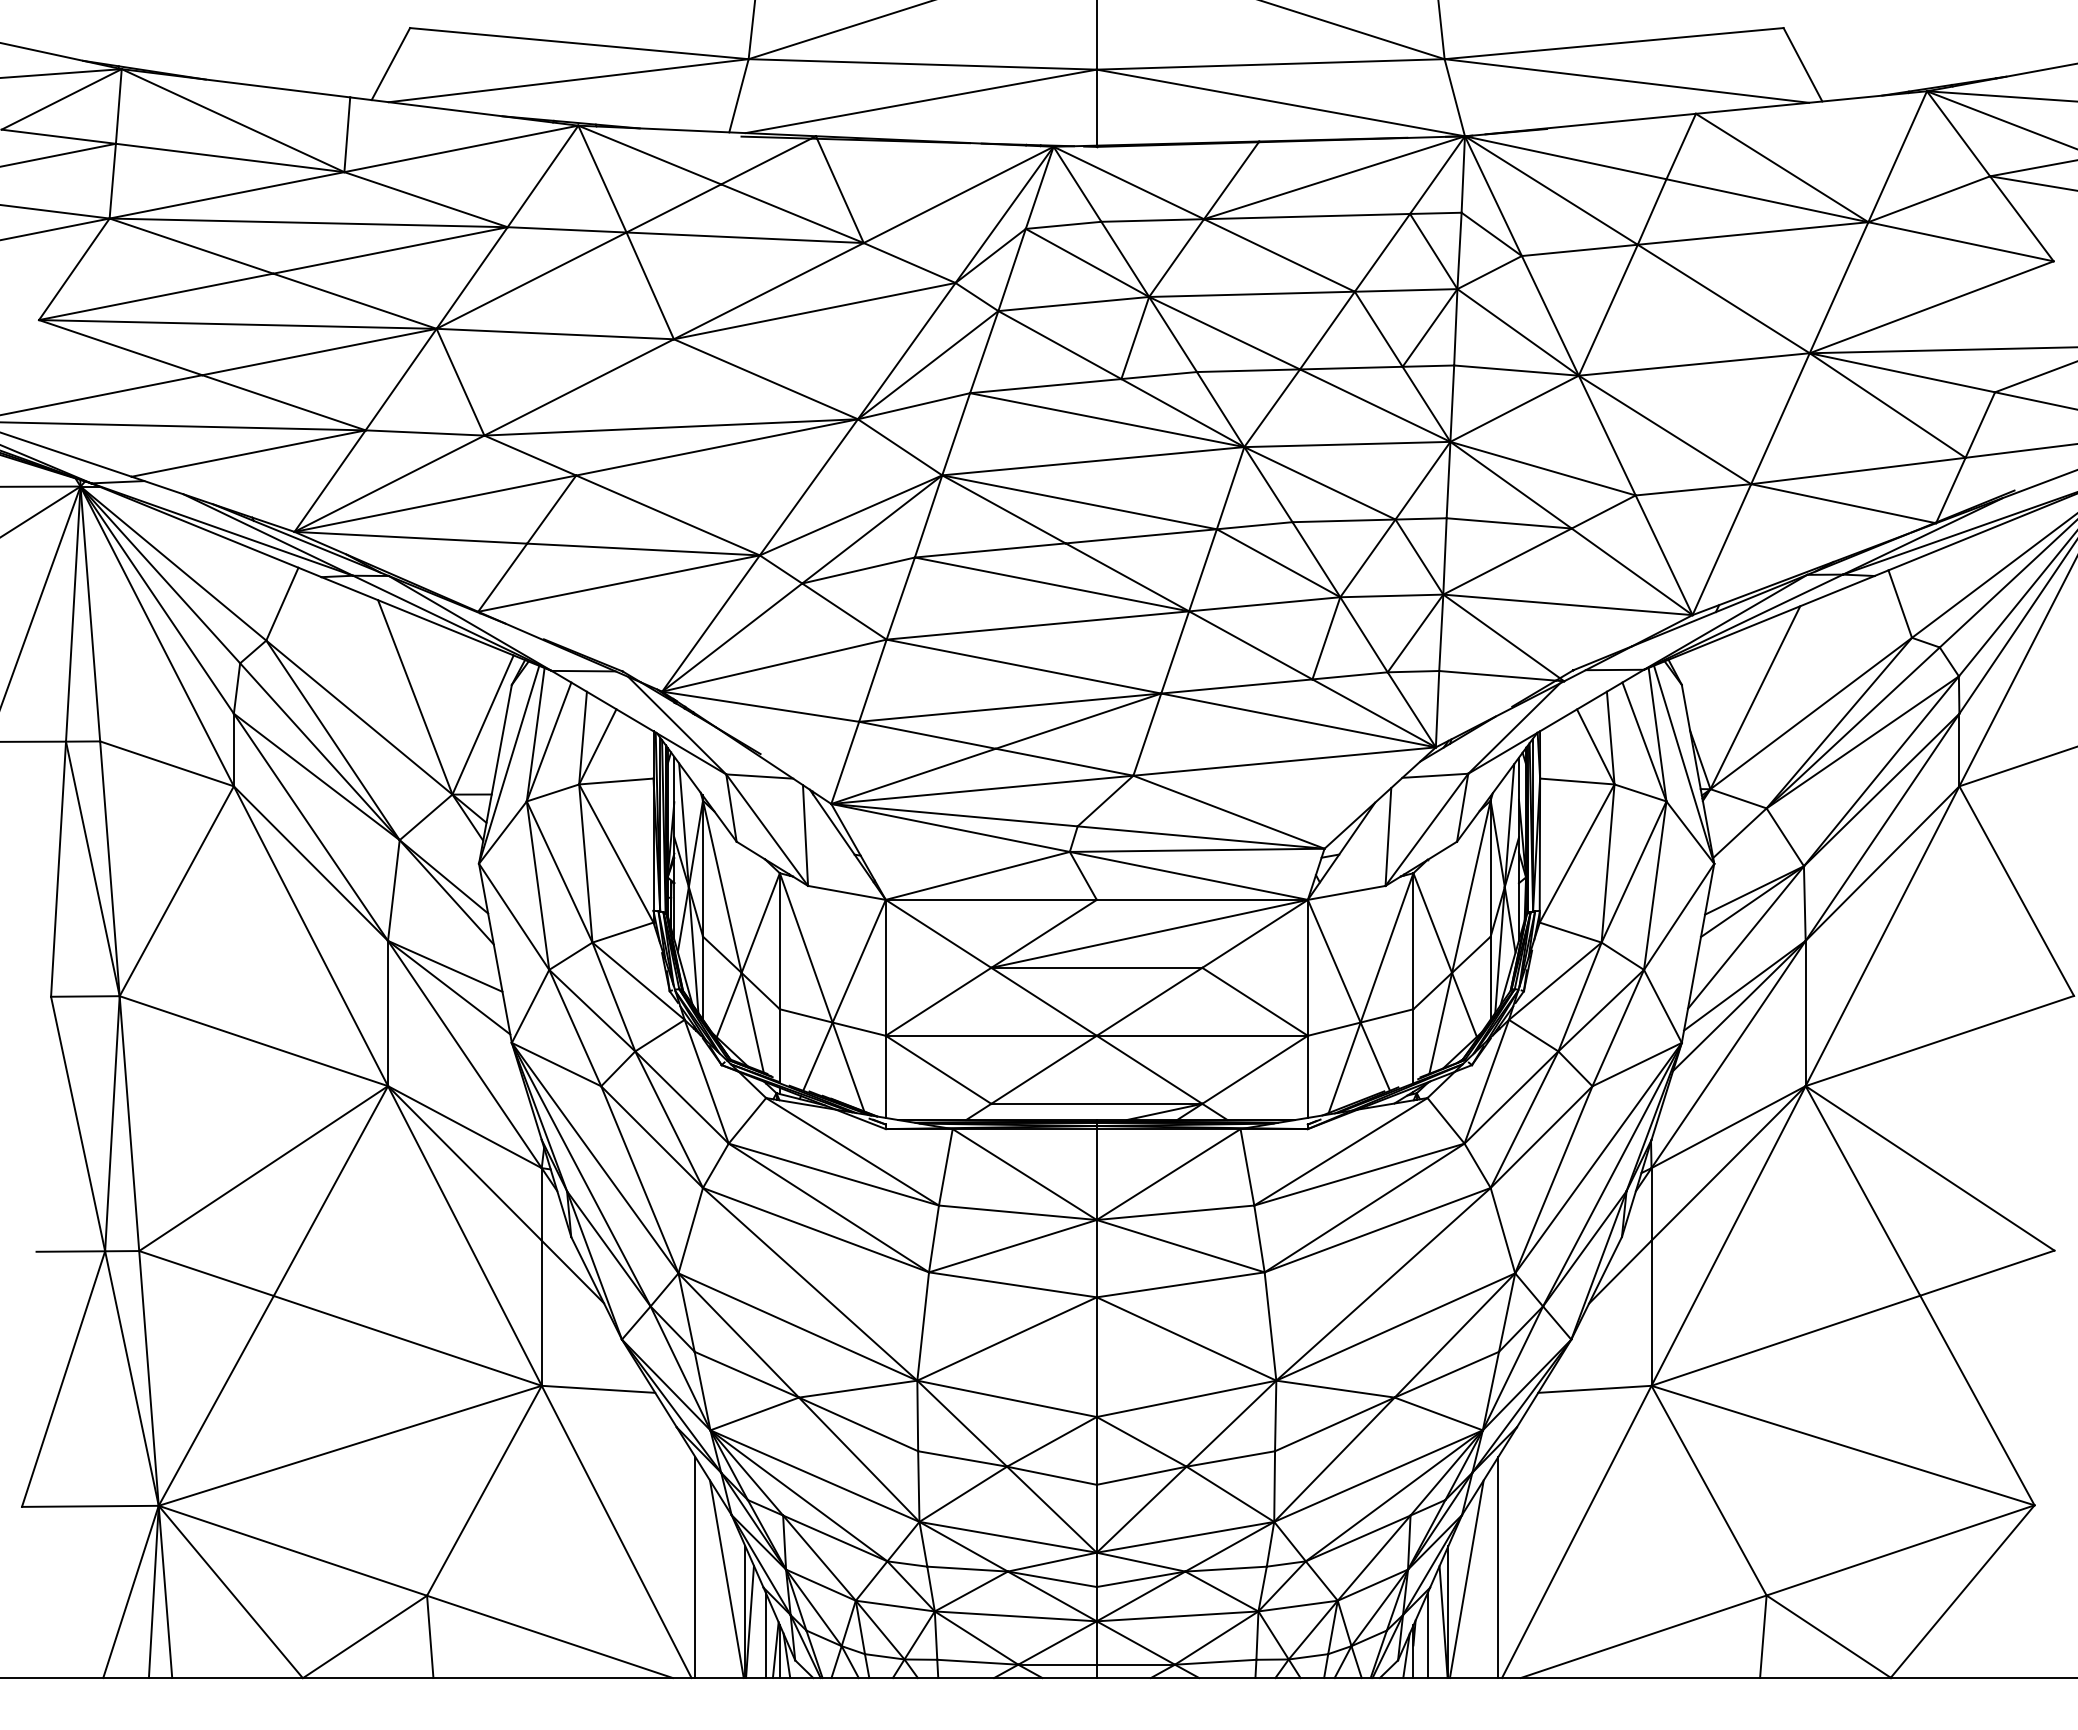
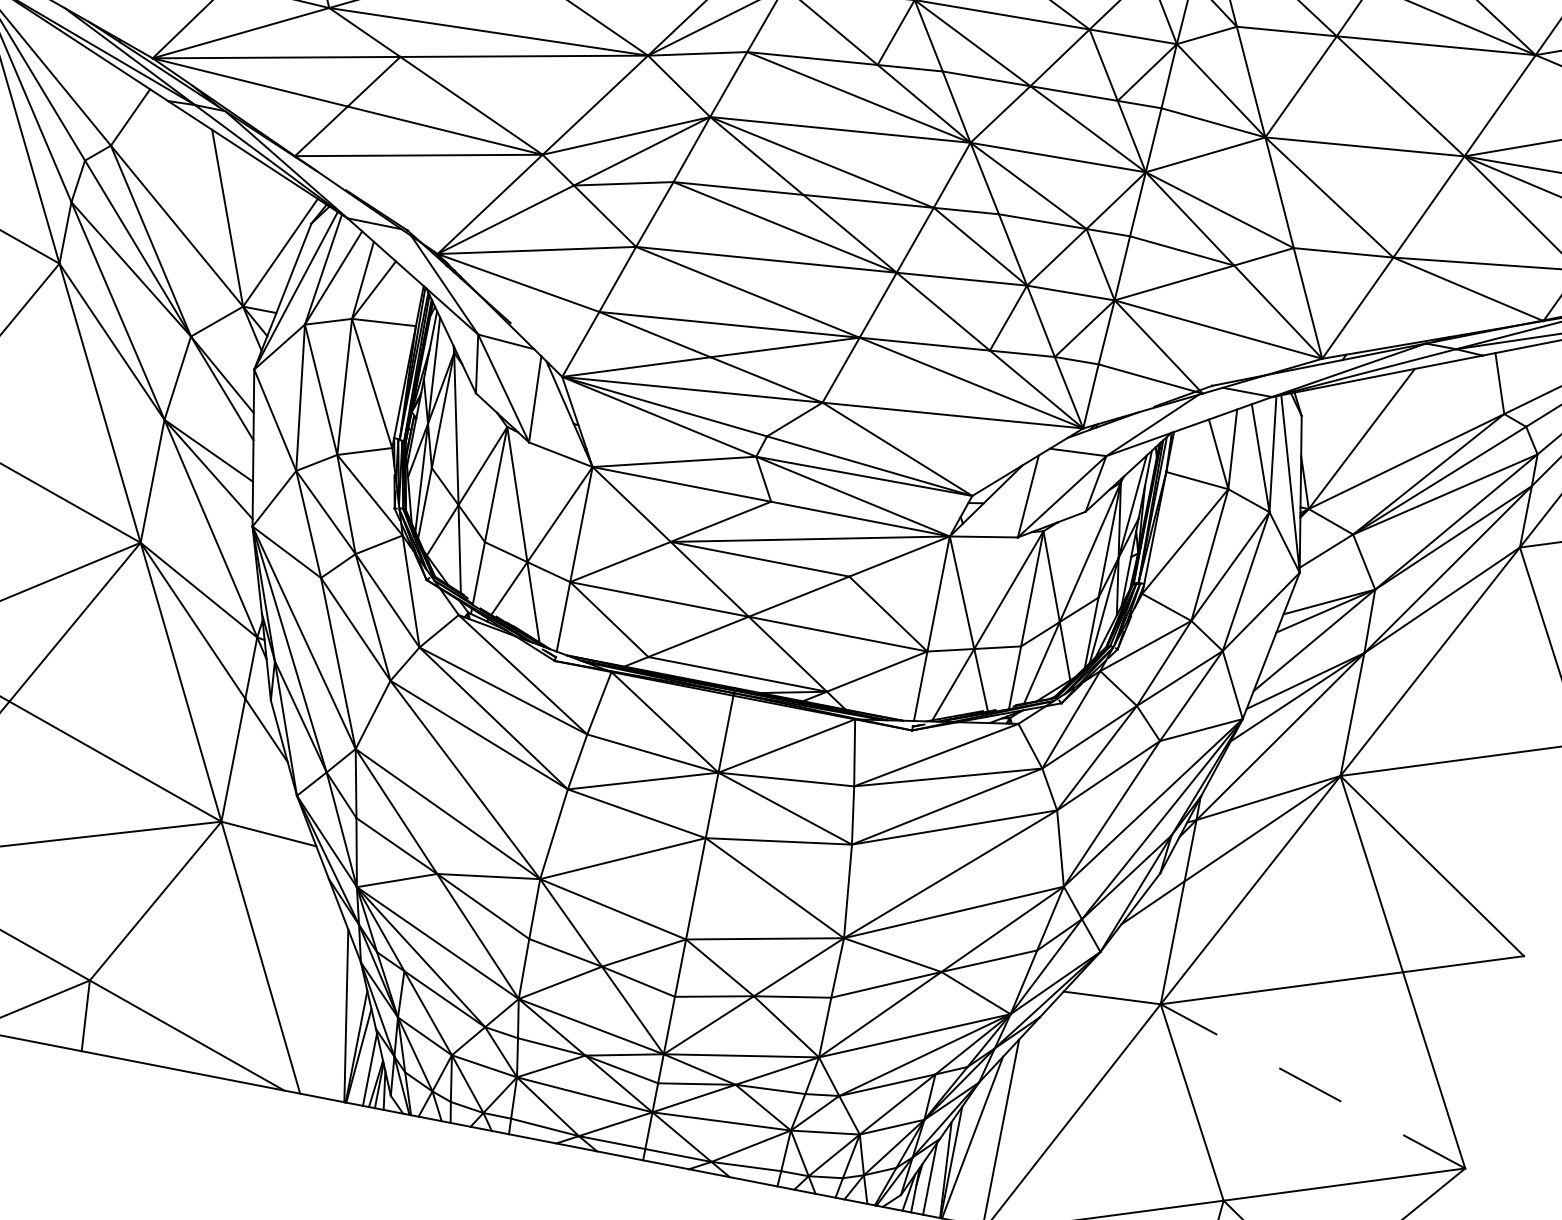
line: (1843, 1445) -> (1313, 1086), solid -> dashed
line: (695, 1567) -> (321, 1000), removed

